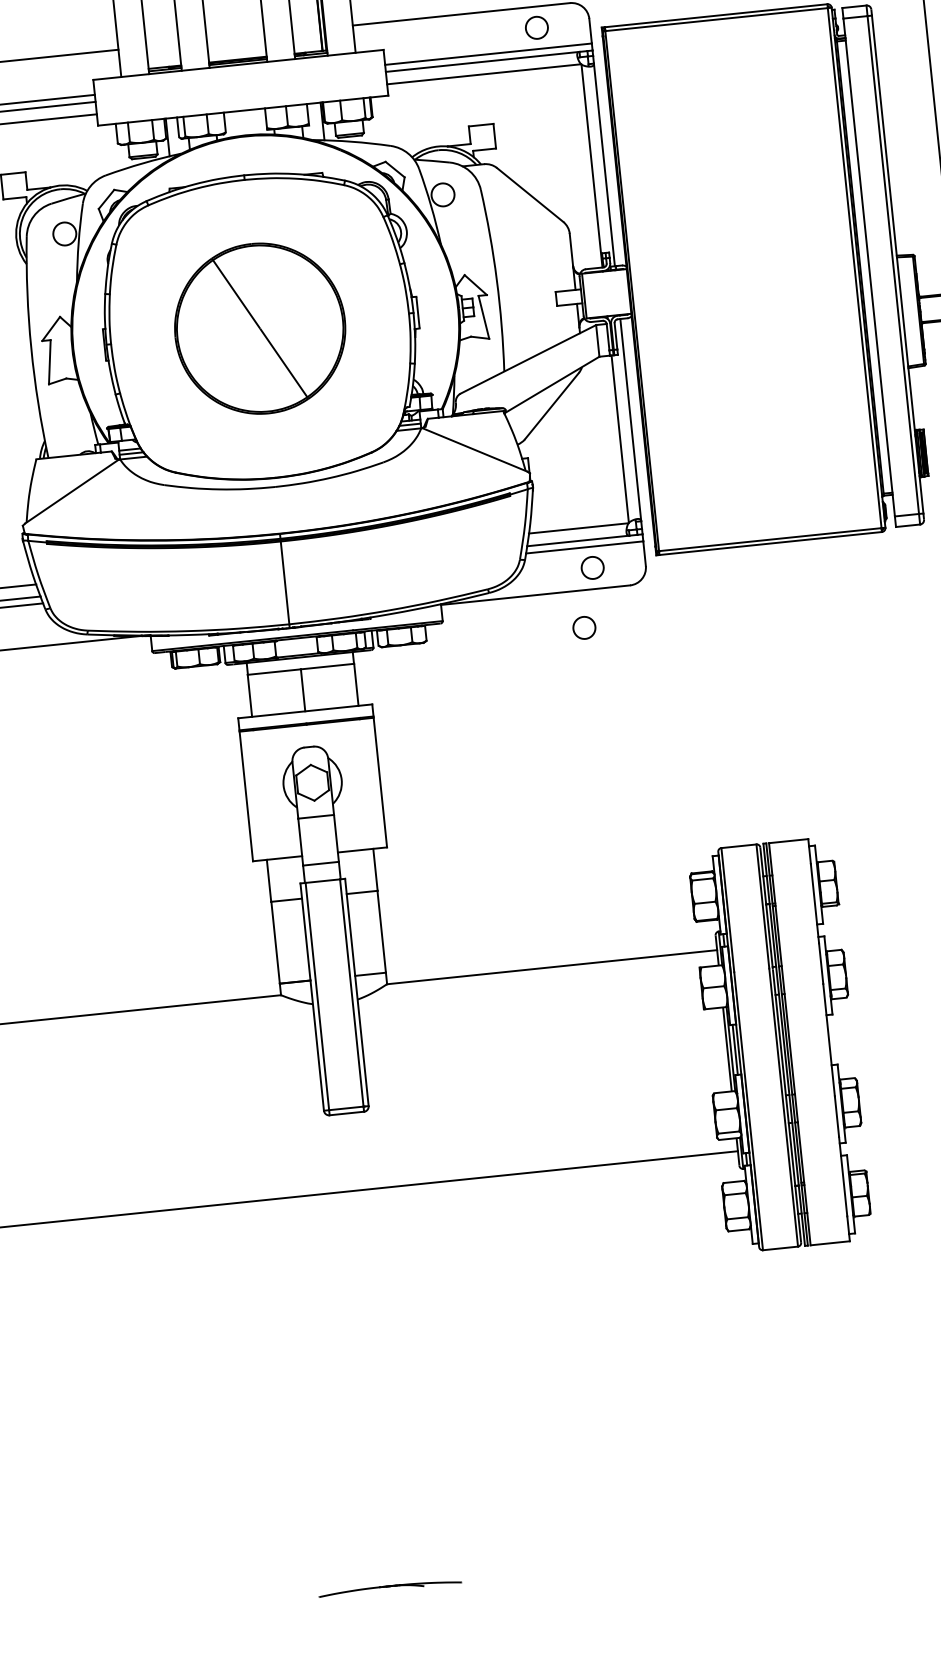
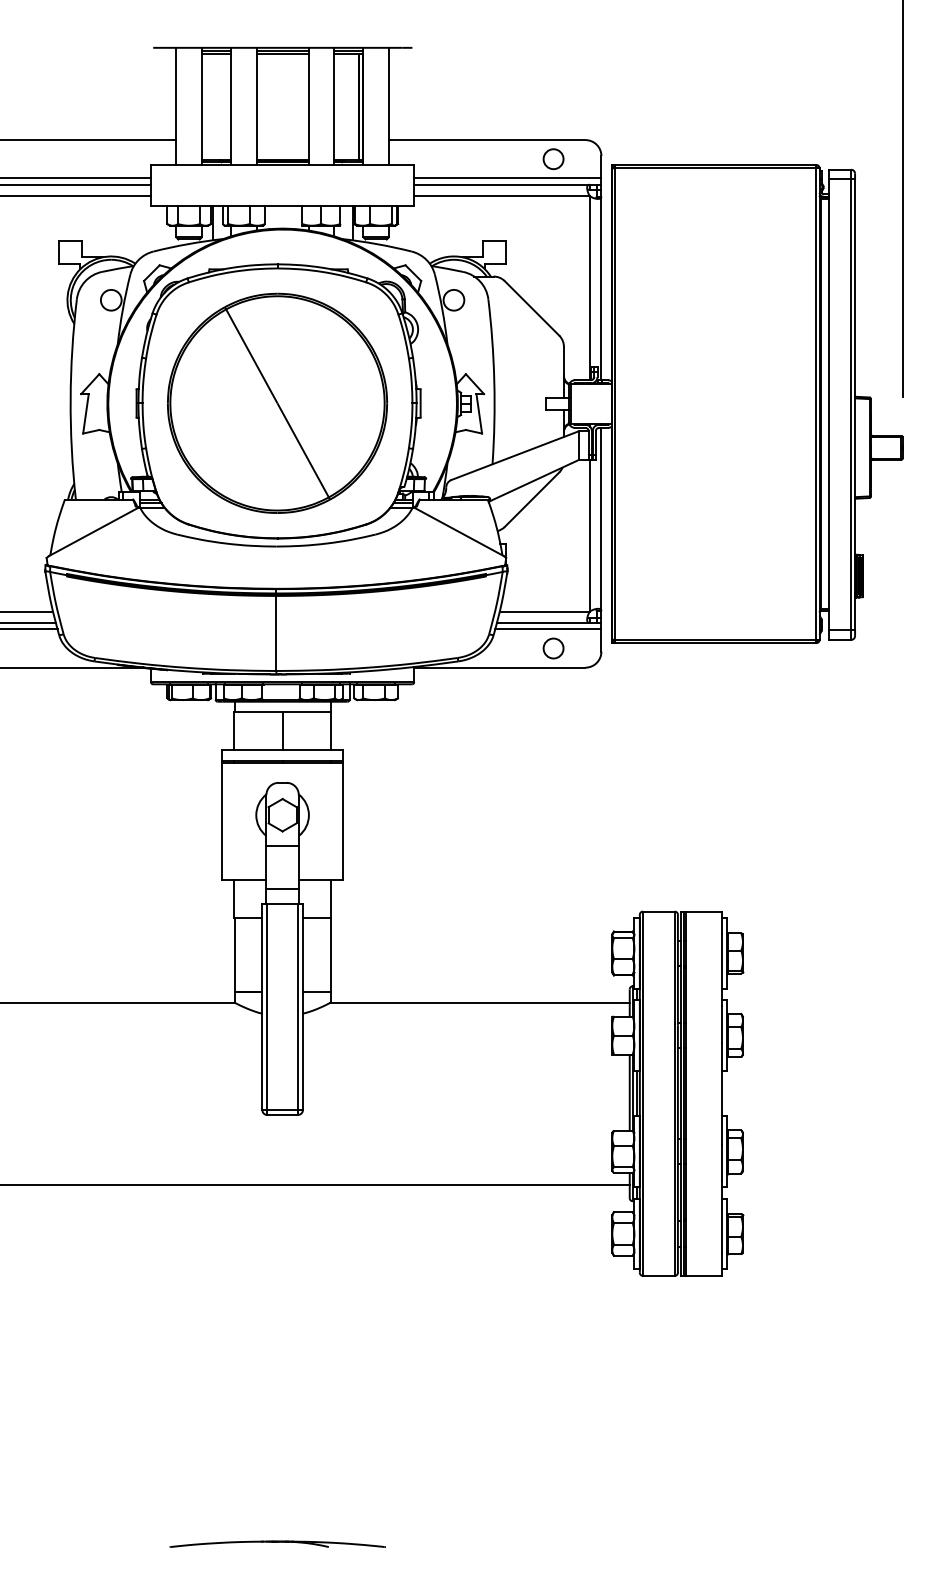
part: (259, 327) -> (277, 402), size x1.43
circle: (584, 627) -> (540, 701), removed
part: (390, 1587) -> (277, 1543), size x1.67

